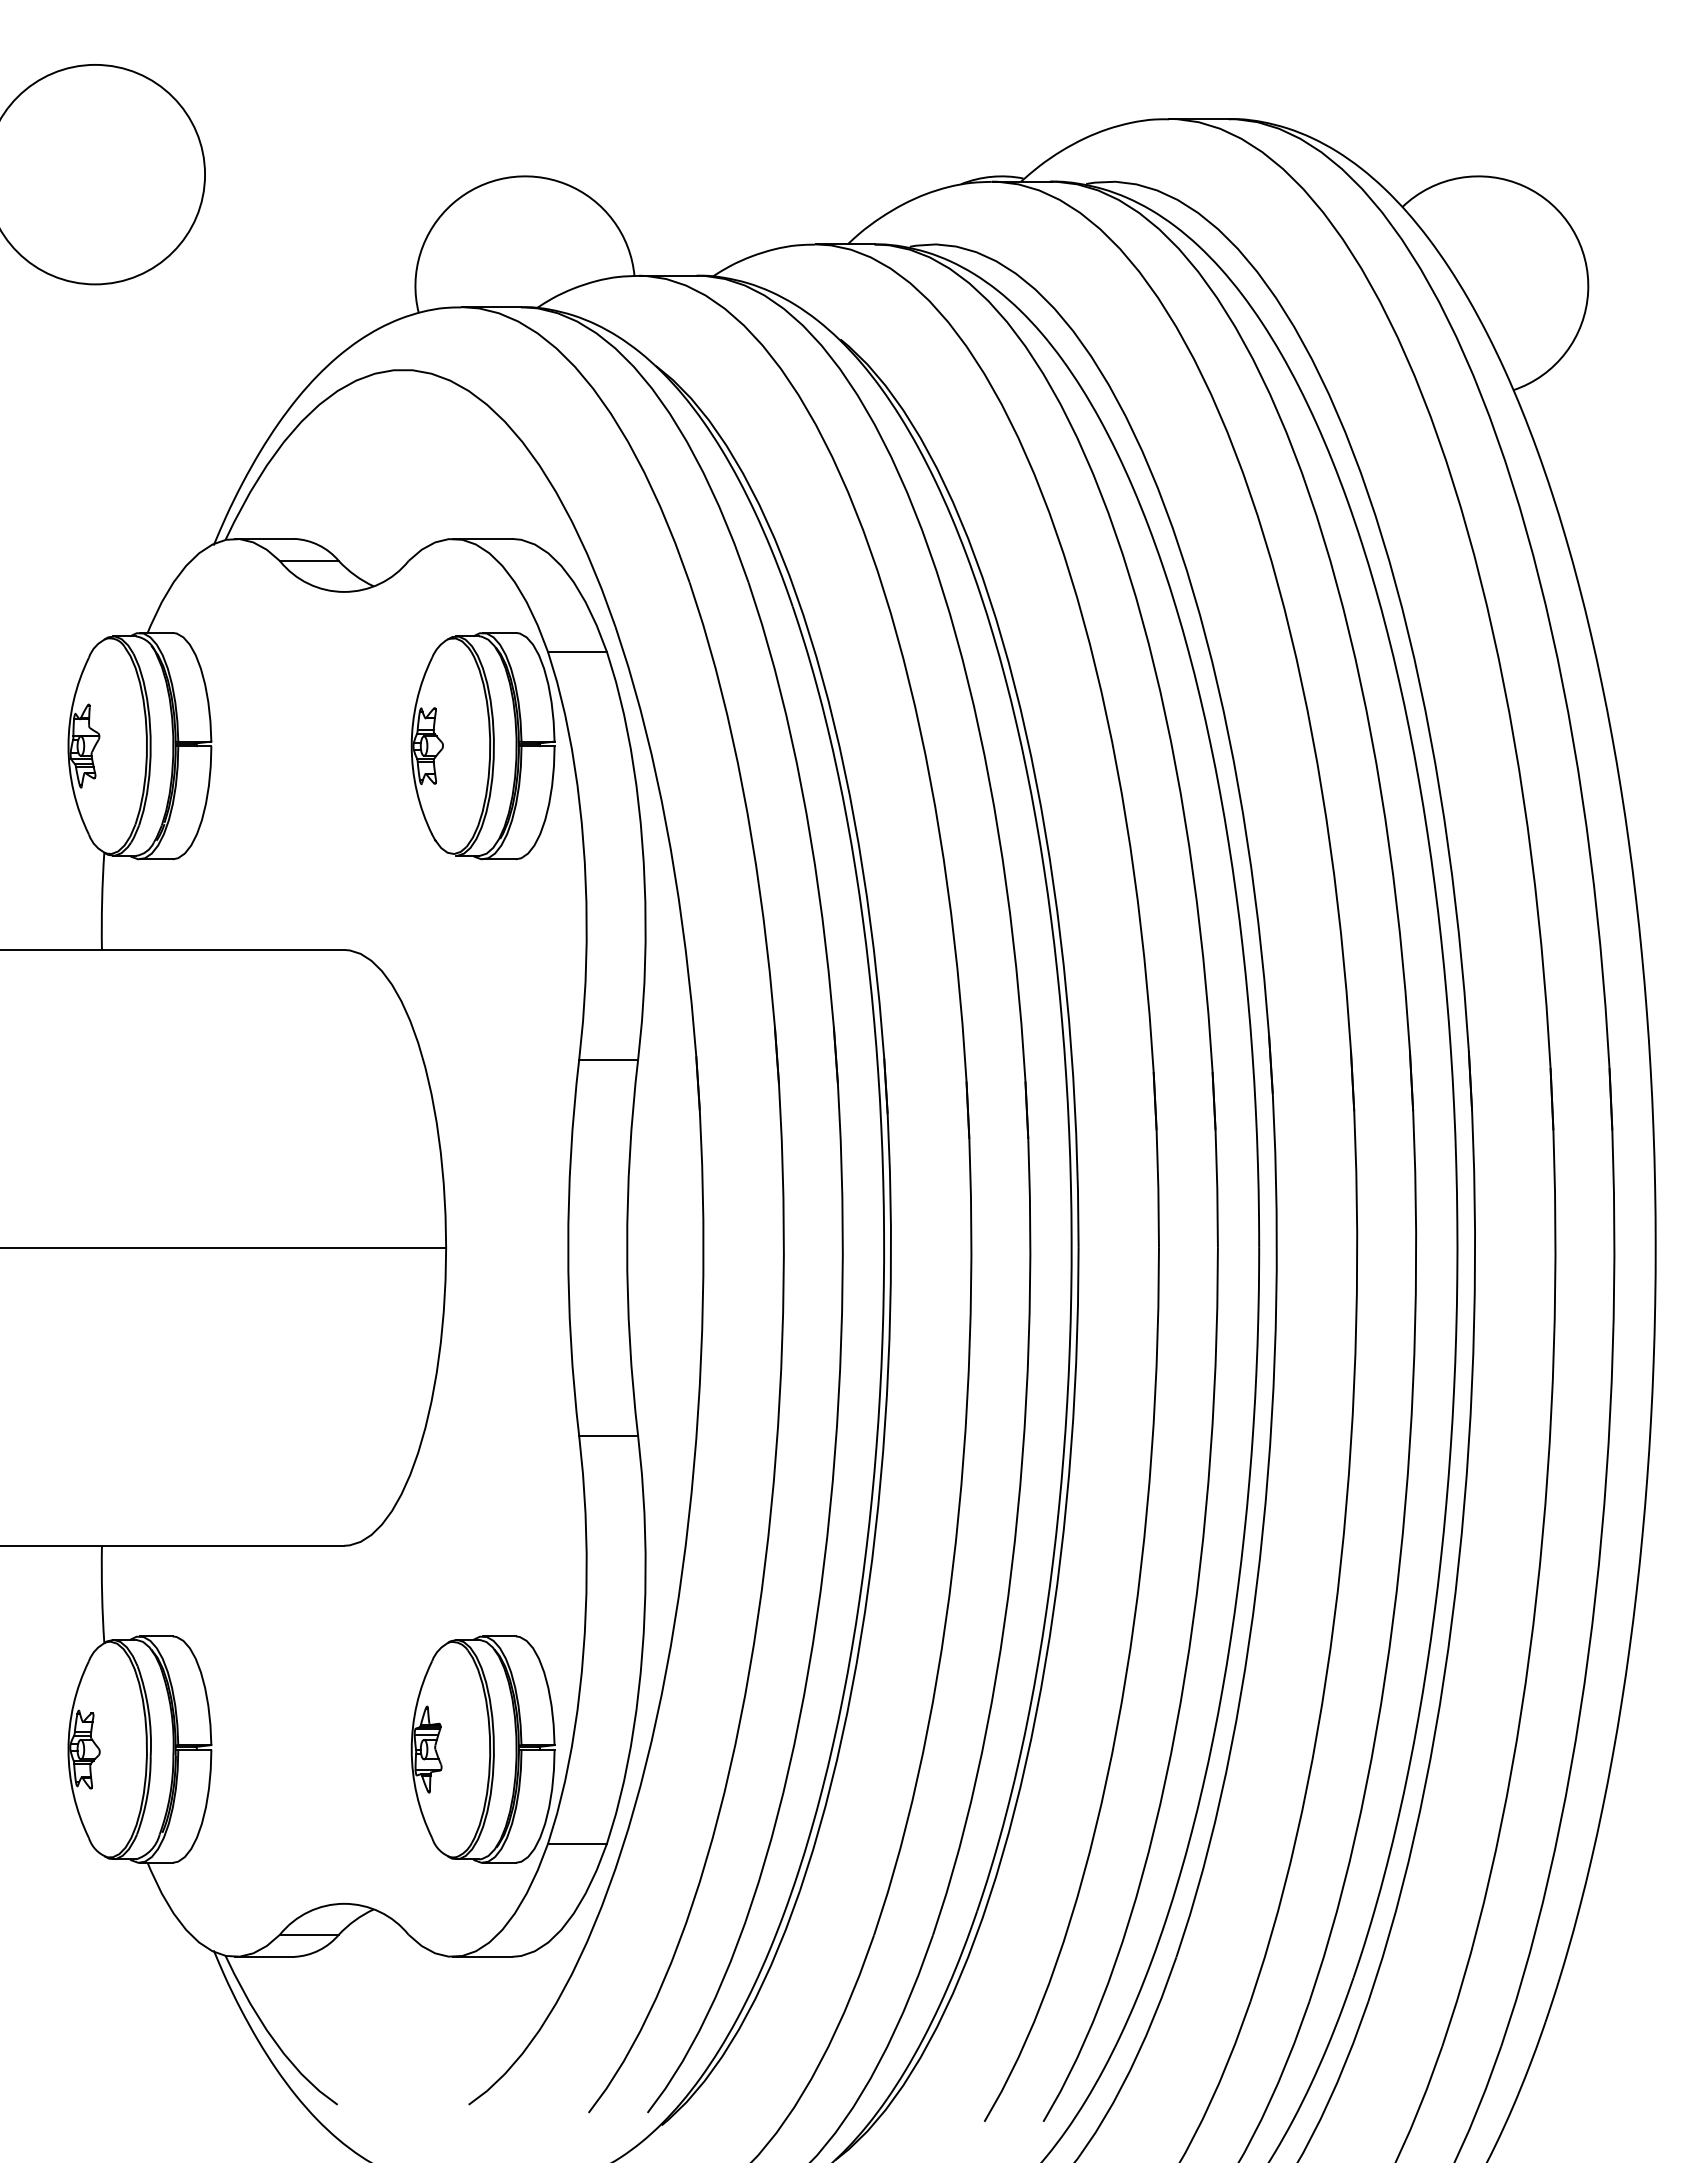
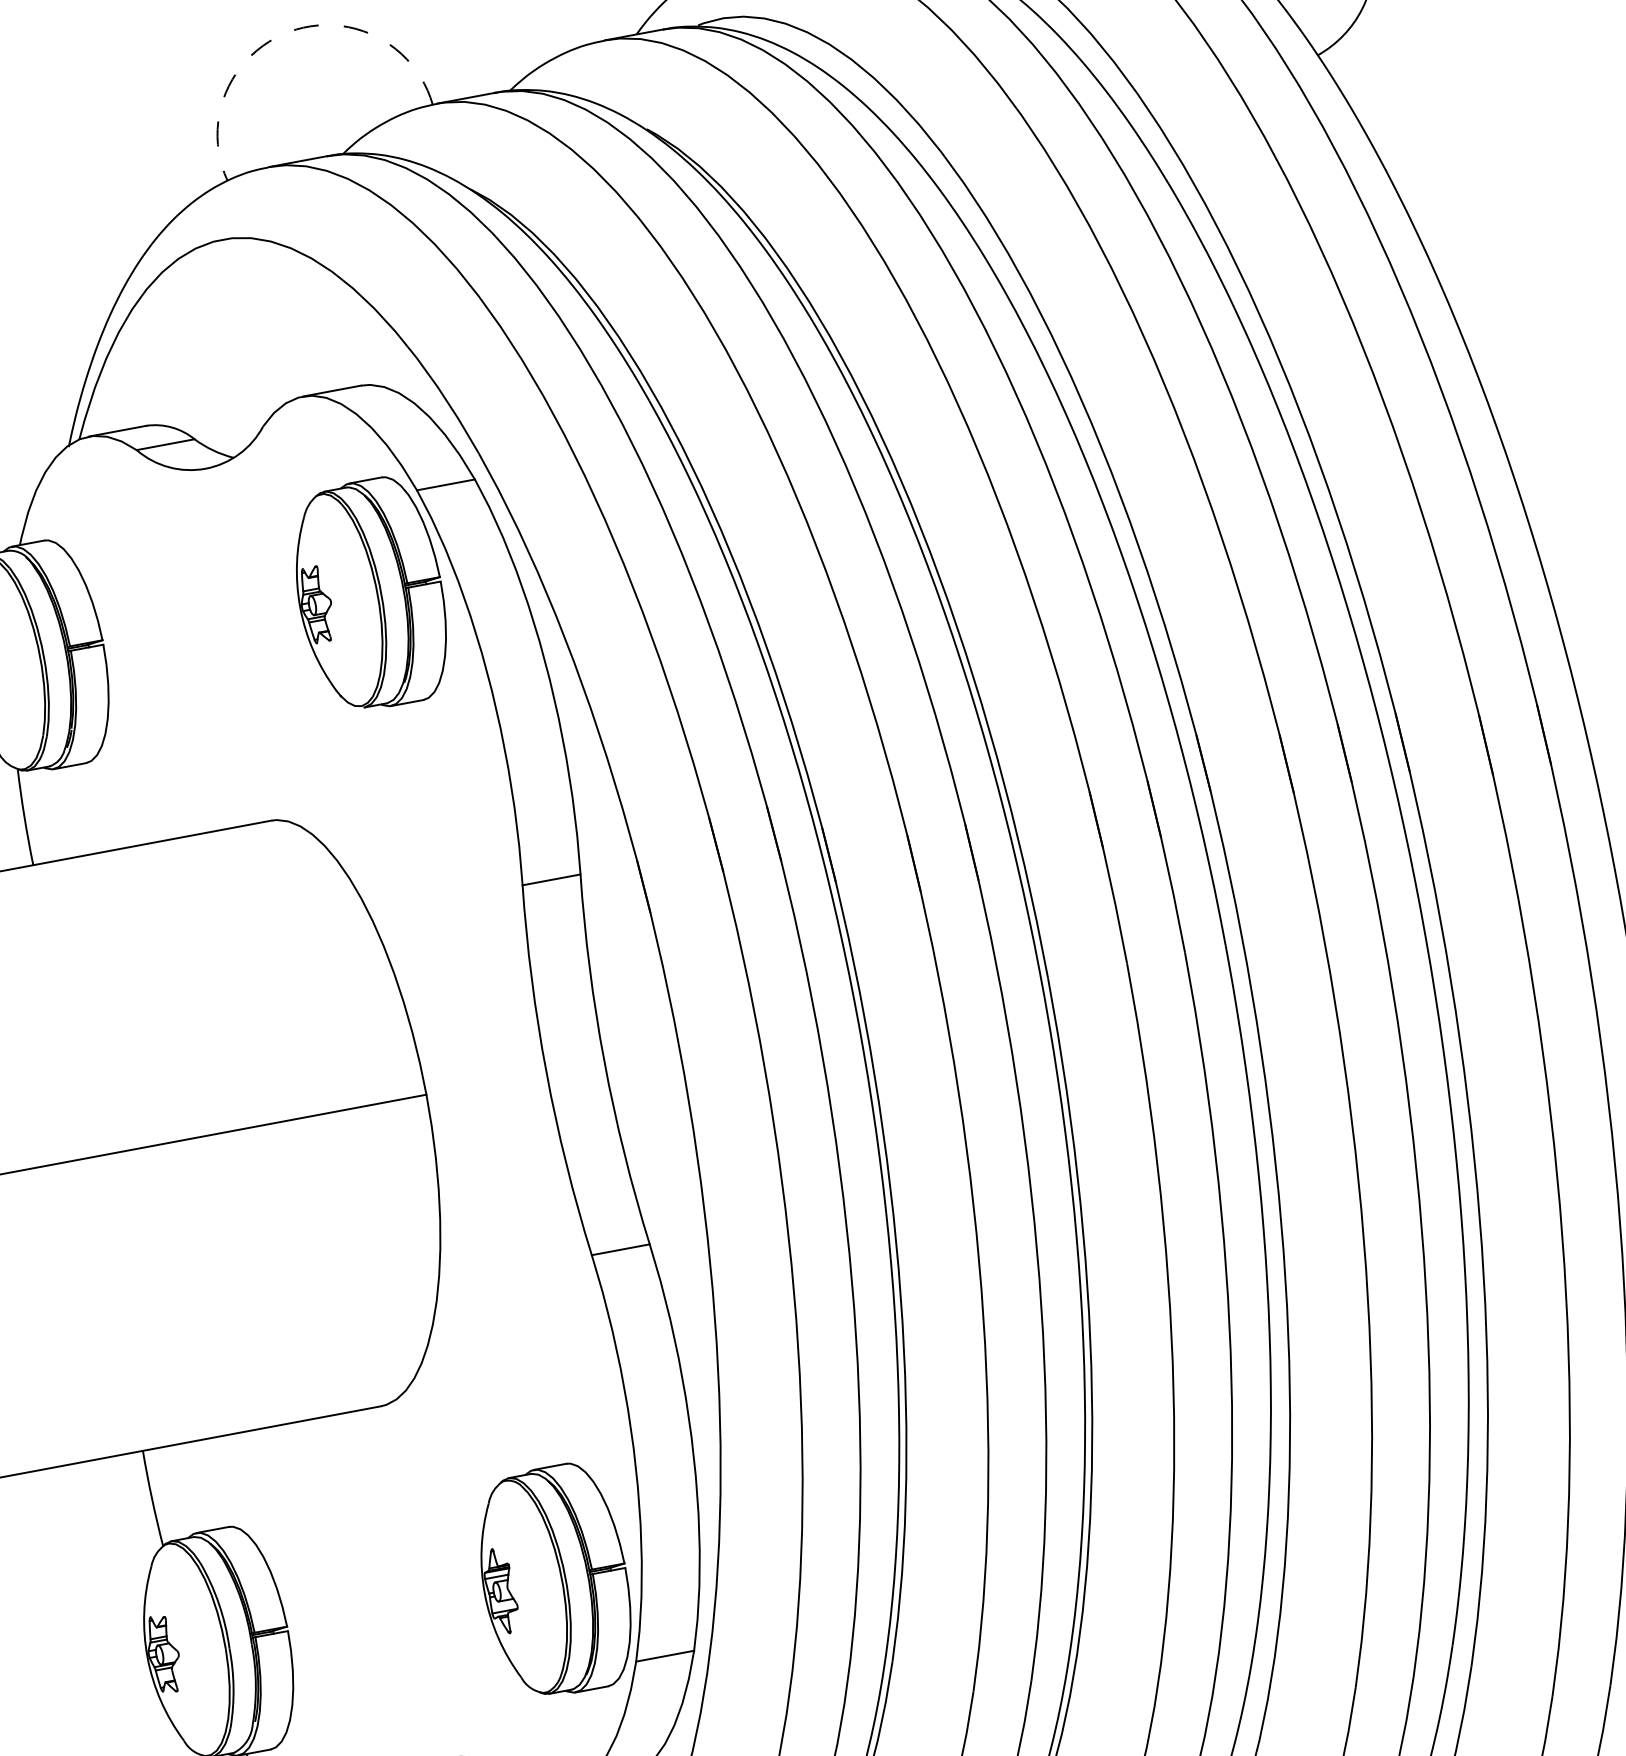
arc: (506, 177) -> (288, 31), solid -> dashed

